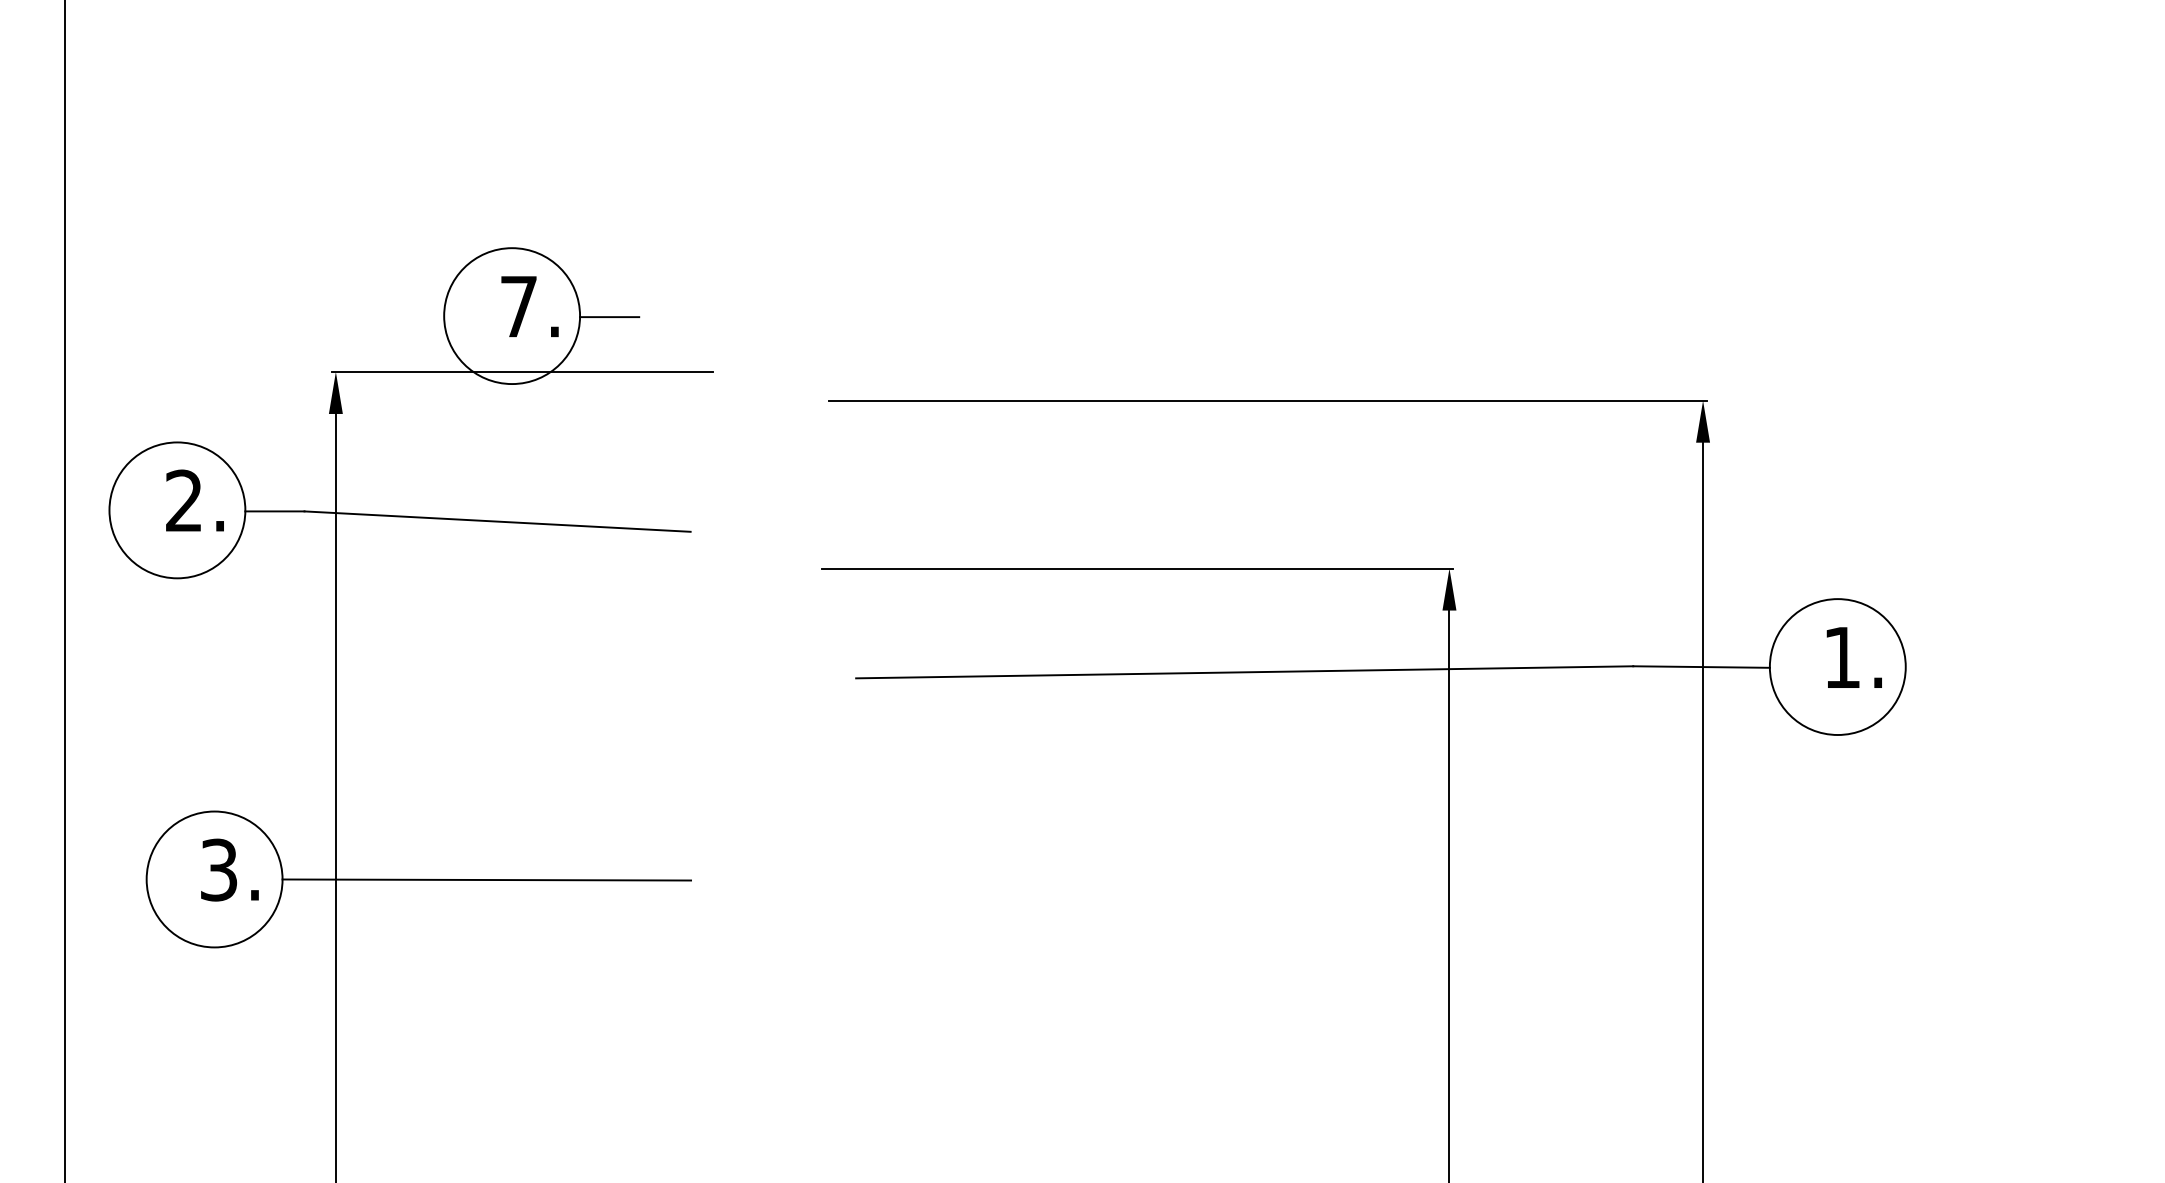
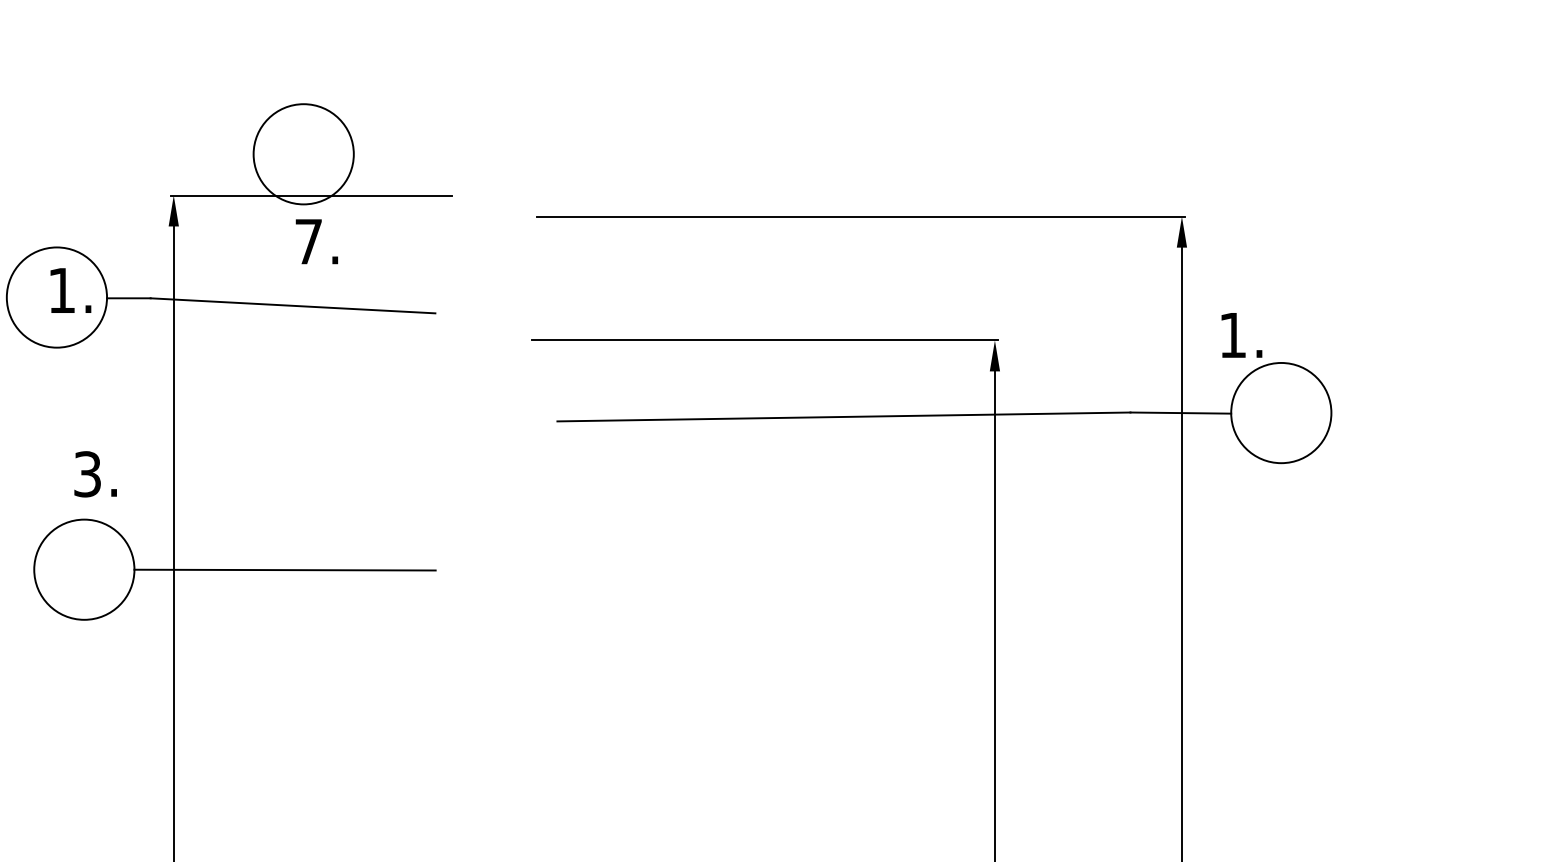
text: (529, 306) -> (316, 241), moved
line: (609, 317) -> (375, 155), removed
text: (183, 500) -> (61, 290), 2. -> 1.
text: (1853, 657) -> (1241, 335), moved
text: (229, 869) -> (95, 473), moved

